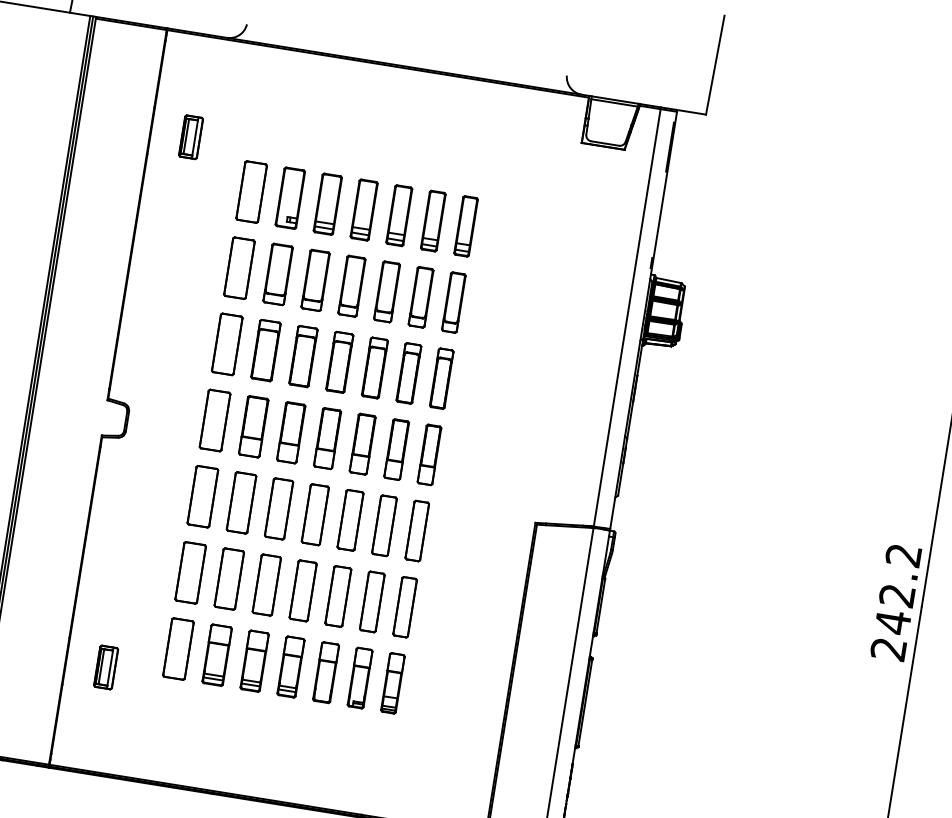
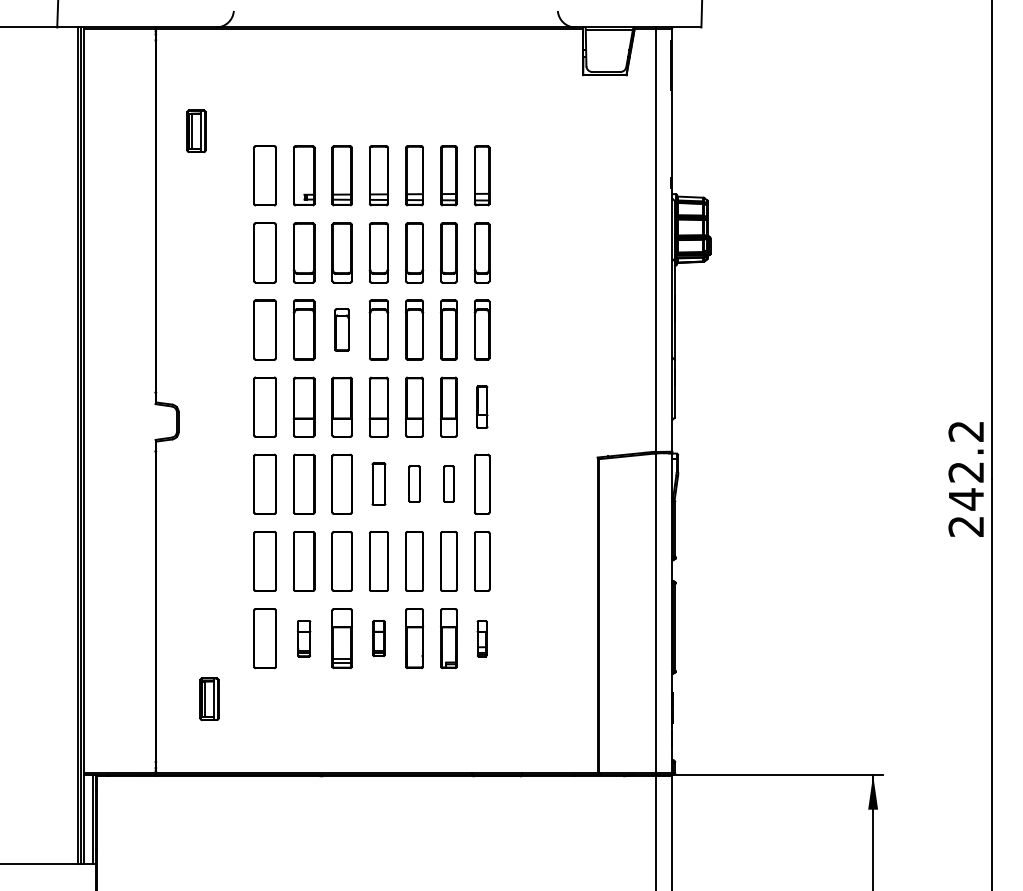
part: (302, 355) -> (341, 329), size x0.7
part: (429, 454) -> (482, 406), size x0.7
part: (315, 513) -> (378, 483), size x0.7
part: (350, 519) -> (414, 483), size x0.6
part: (384, 524) -> (448, 483), size x0.6
part: (216, 655) -> (303, 638), size x0.6
part: (106, 666) -> (209, 698), moved
part: (290, 666) -> (378, 638), size x0.6
part: (392, 683) -> (481, 638), size x0.6

